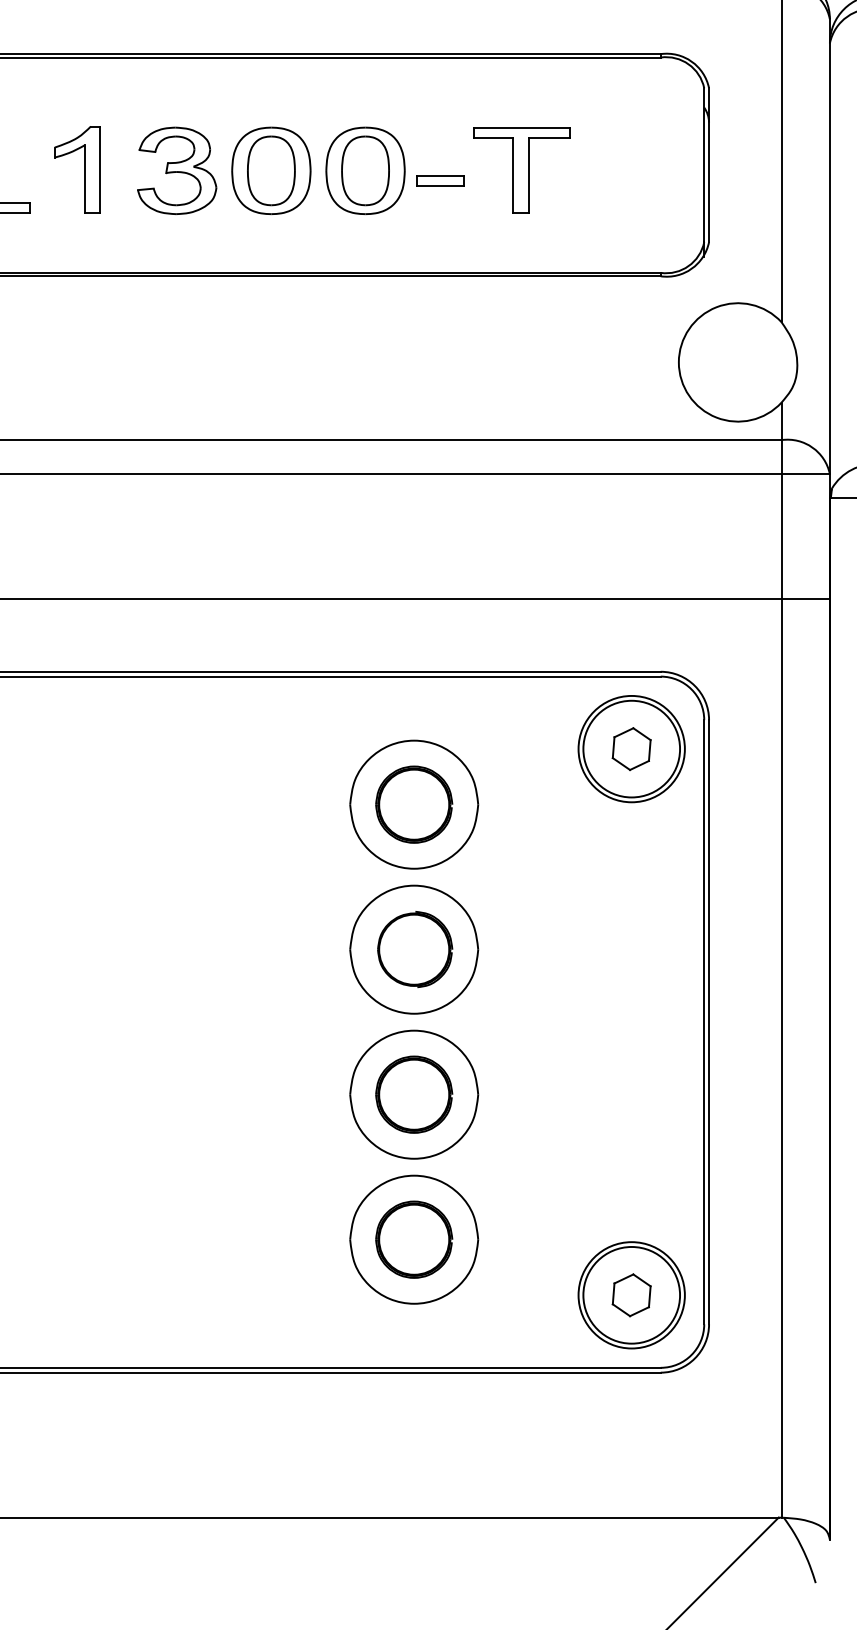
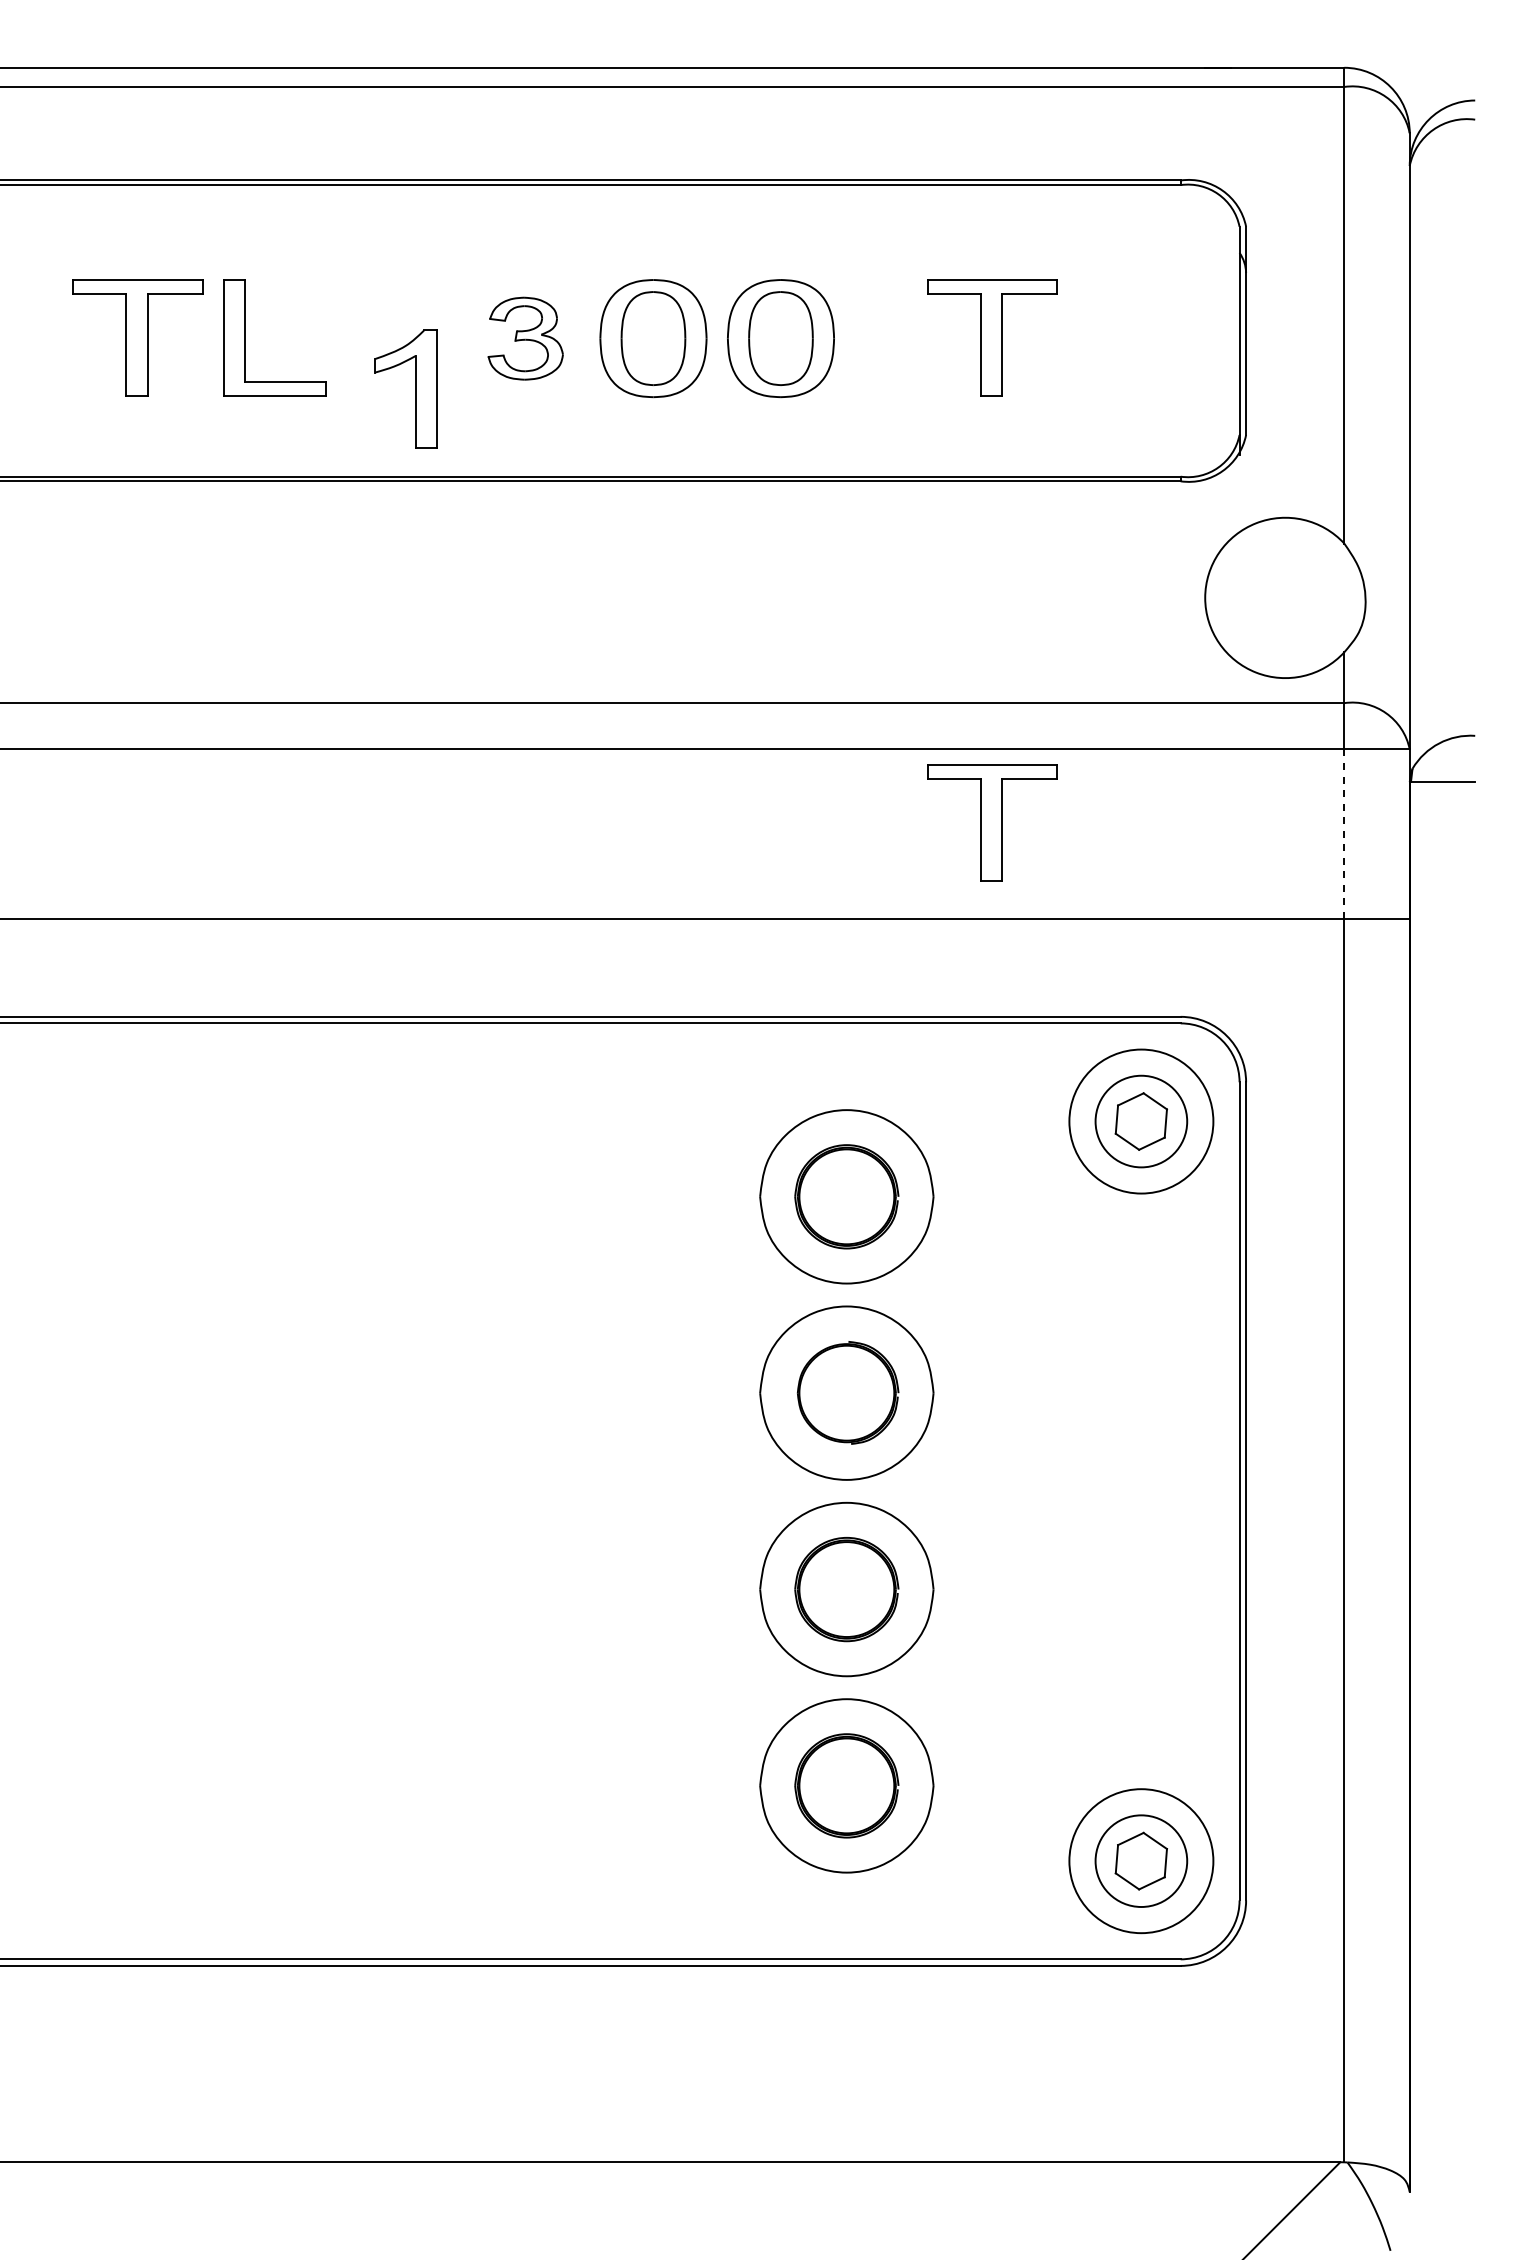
part: (84, 169) -> (415, 388), moved
part: (176, 170) -> (525, 338), size x0.7
part: (440, 181) -> (882, 352), removed
part: (521, 528) -> (992, 822), added
line: (781, 537) -> (1344, 834), solid -> dashed
circle: (631, 749) -> (1140, 1121), size x0.7
circle: (631, 1294) -> (1140, 1860), size x0.7

